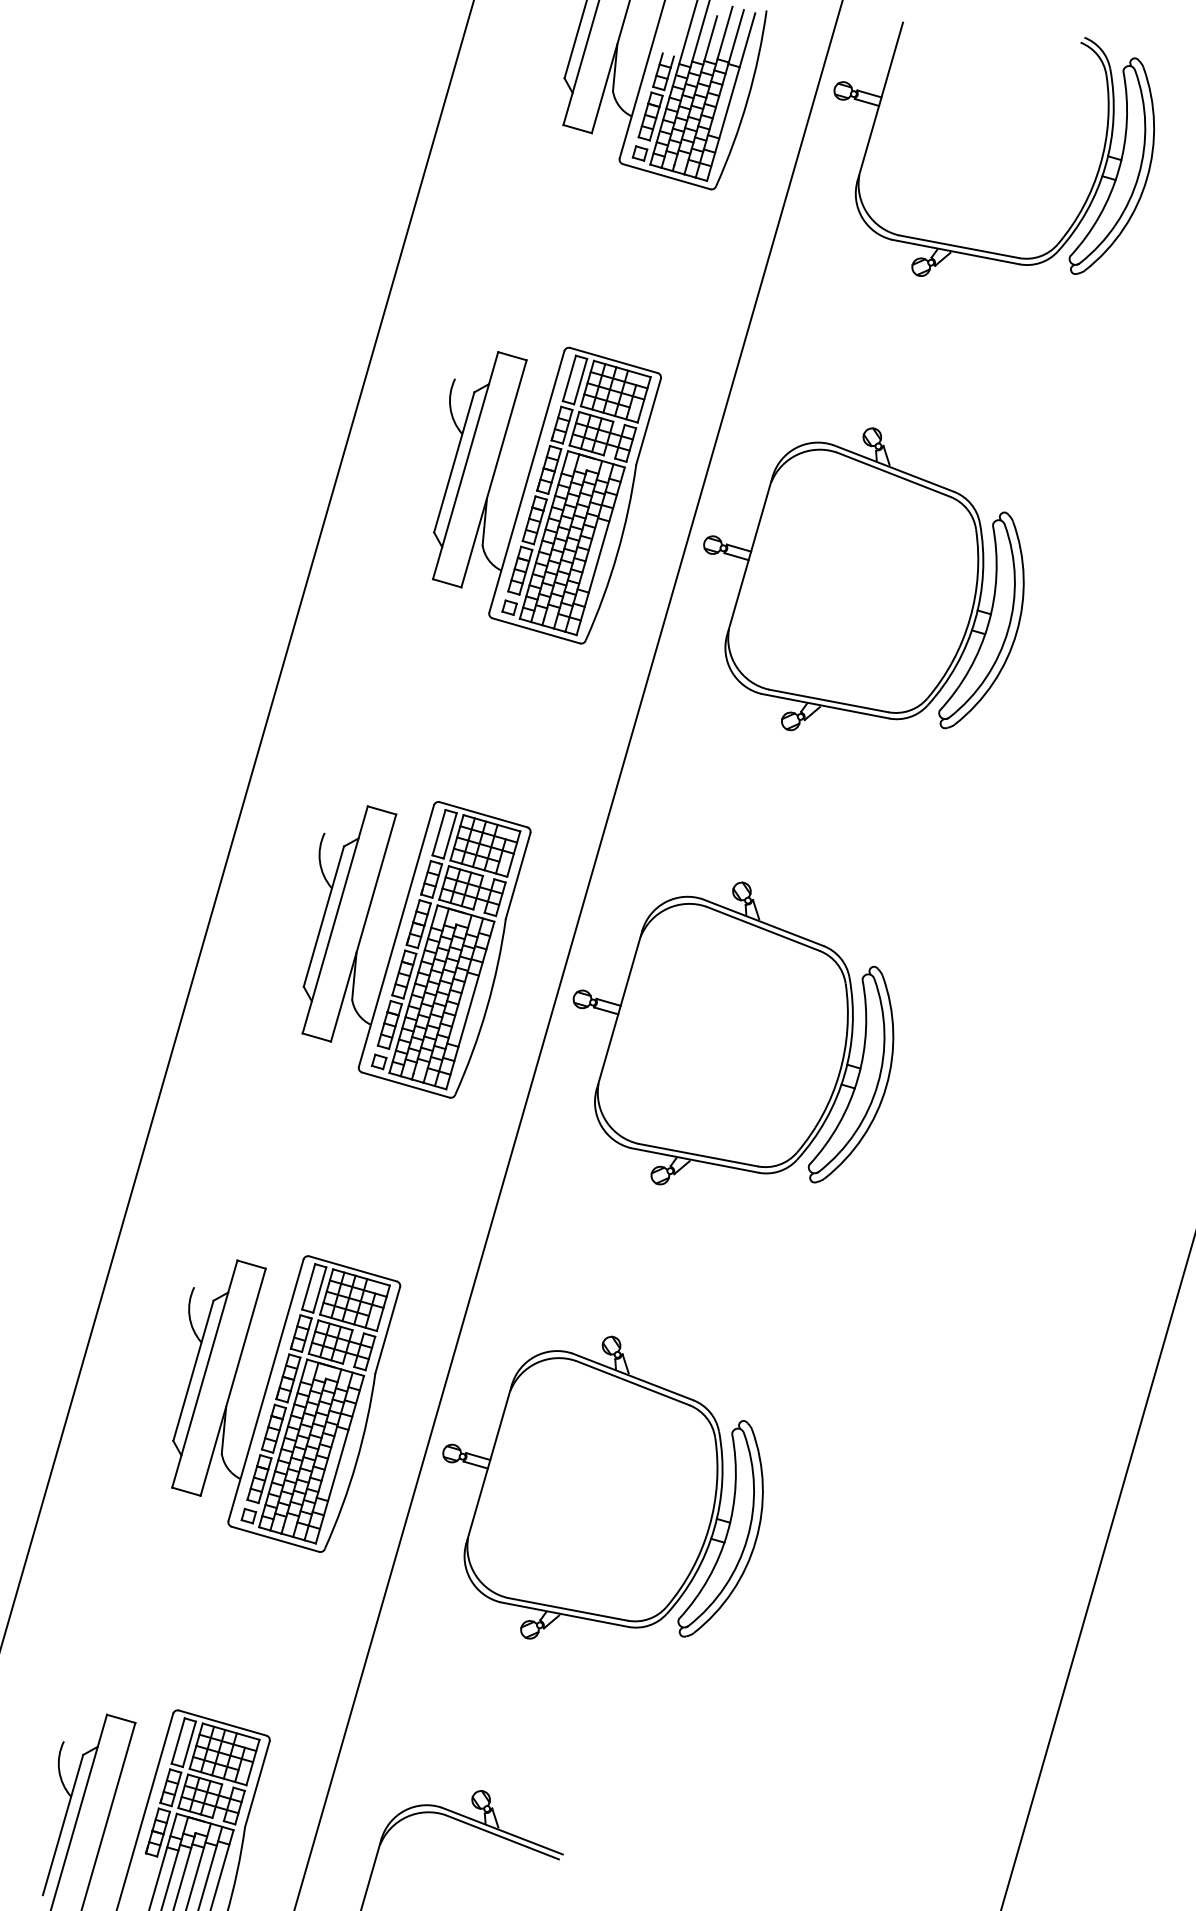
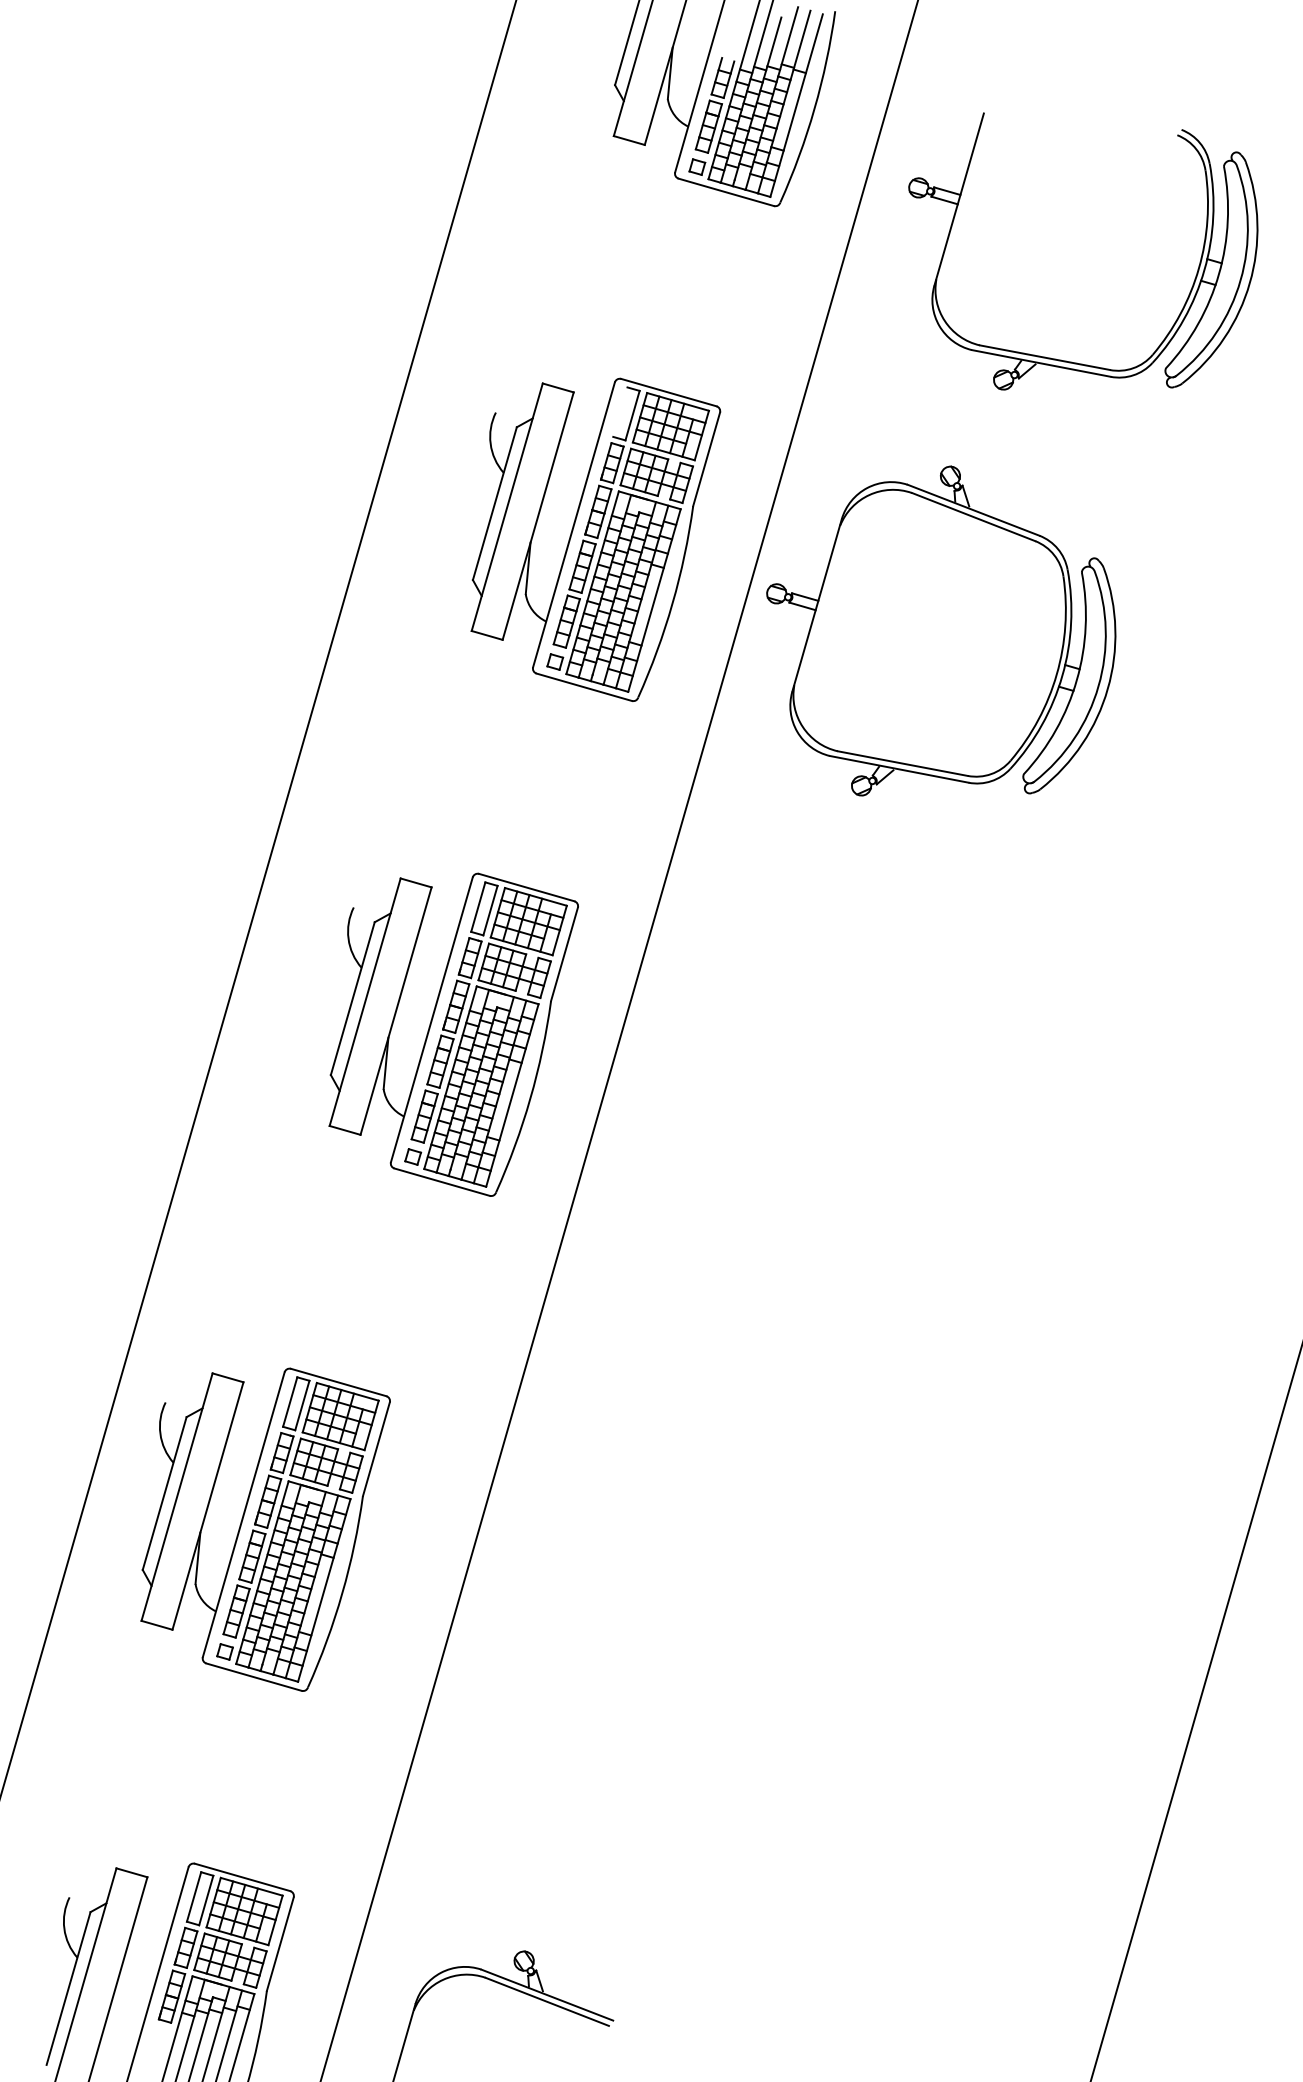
part: (974, 248) -> (1061, 359), moved
line: (569, 377) -> (620, 411), removed
part: (733, 1033) -> (799, 1125), removed
part: (285, 1403) -> (265, 1529), moved
part: (603, 1487) -> (657, 1620), removed

